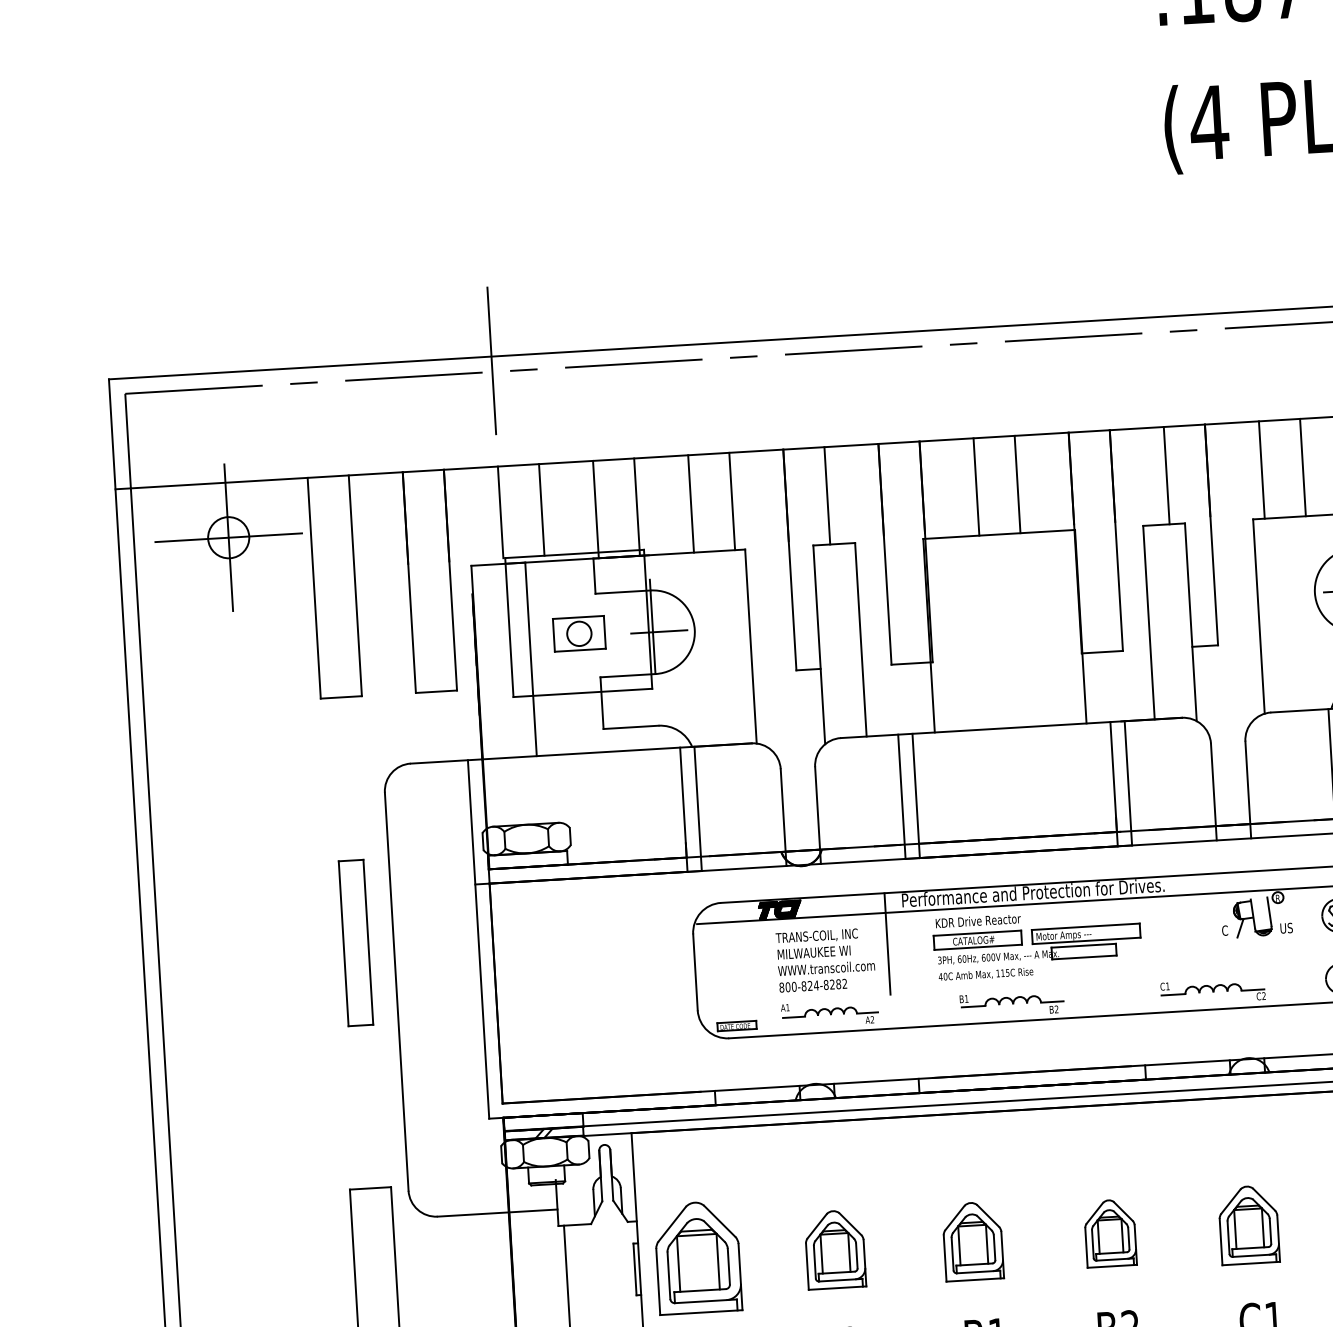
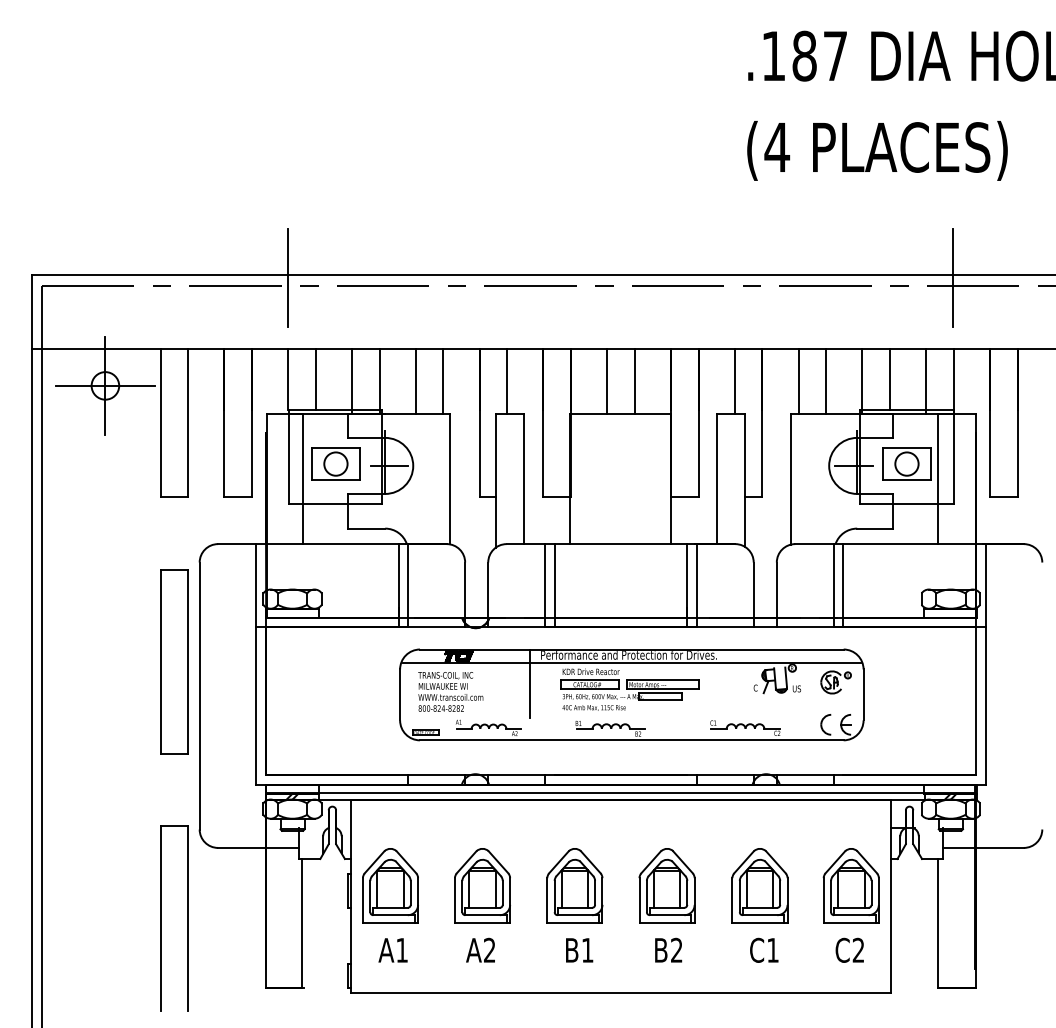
part: (578, 633) -> (335, 463), size x1.43
part: (356, 942) -> (174, 661), size x1.67
text: (825, 959) -> (450, 691), moved
part: (1248, 1224) -> (759, 885), size x1.43
part: (1109, 1232) -> (666, 885), size x1.67
part: (972, 1241) -> (574, 885), size x1.43
part: (835, 1249) -> (482, 885), size x1.43

